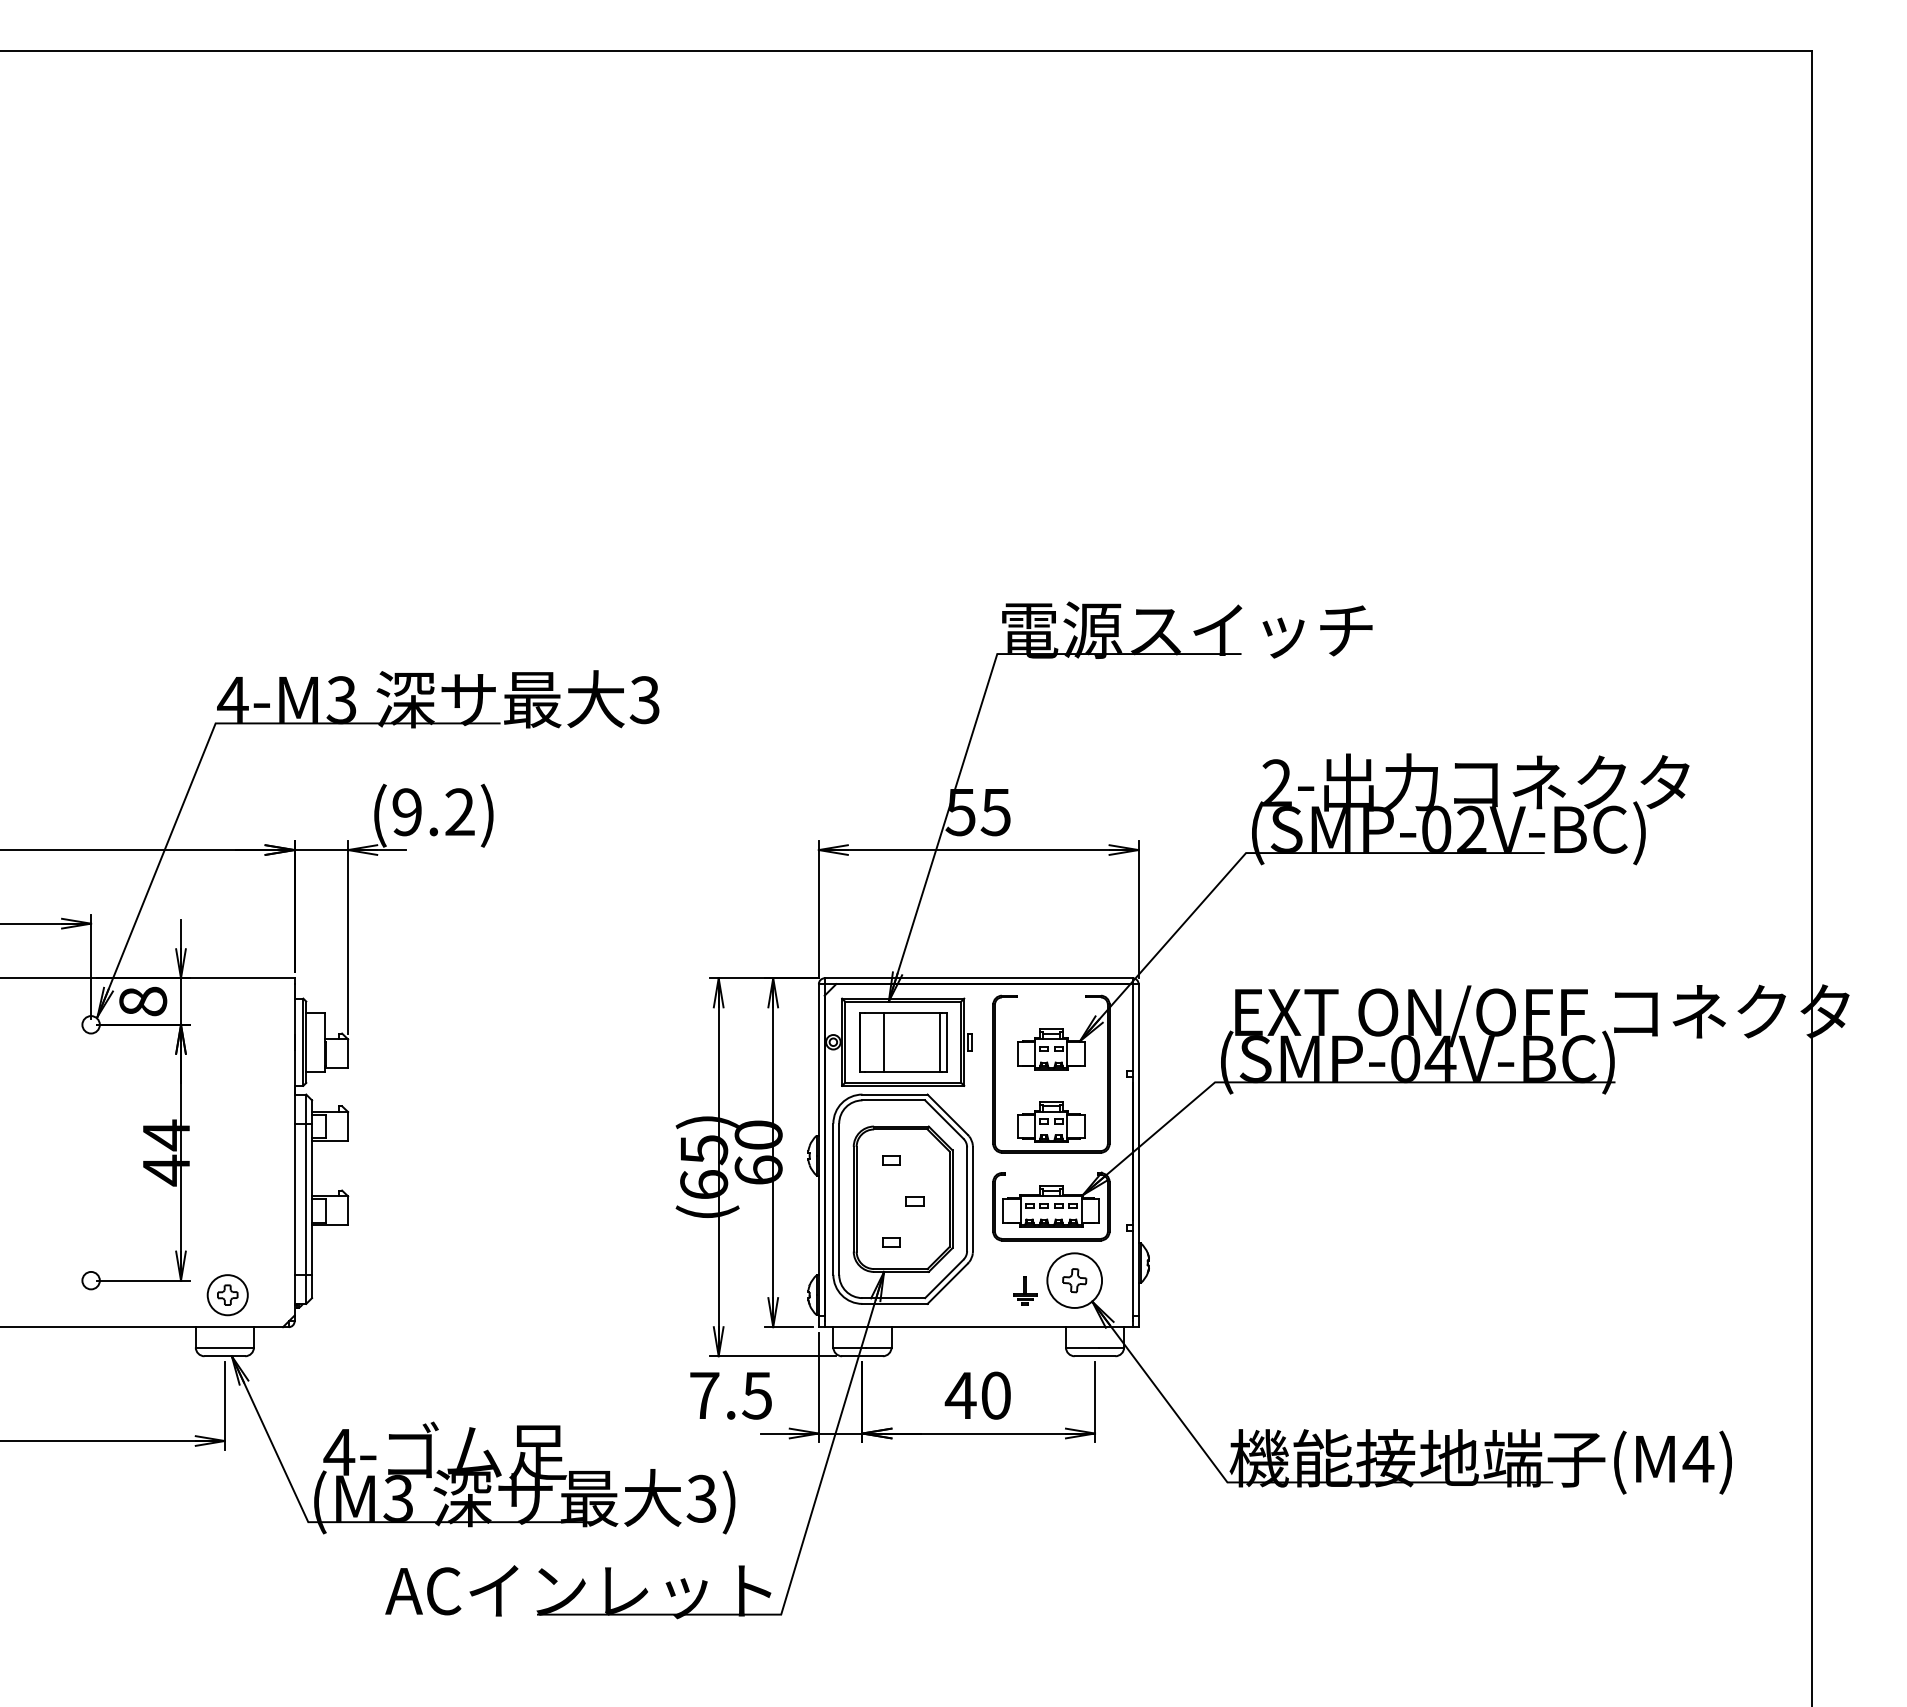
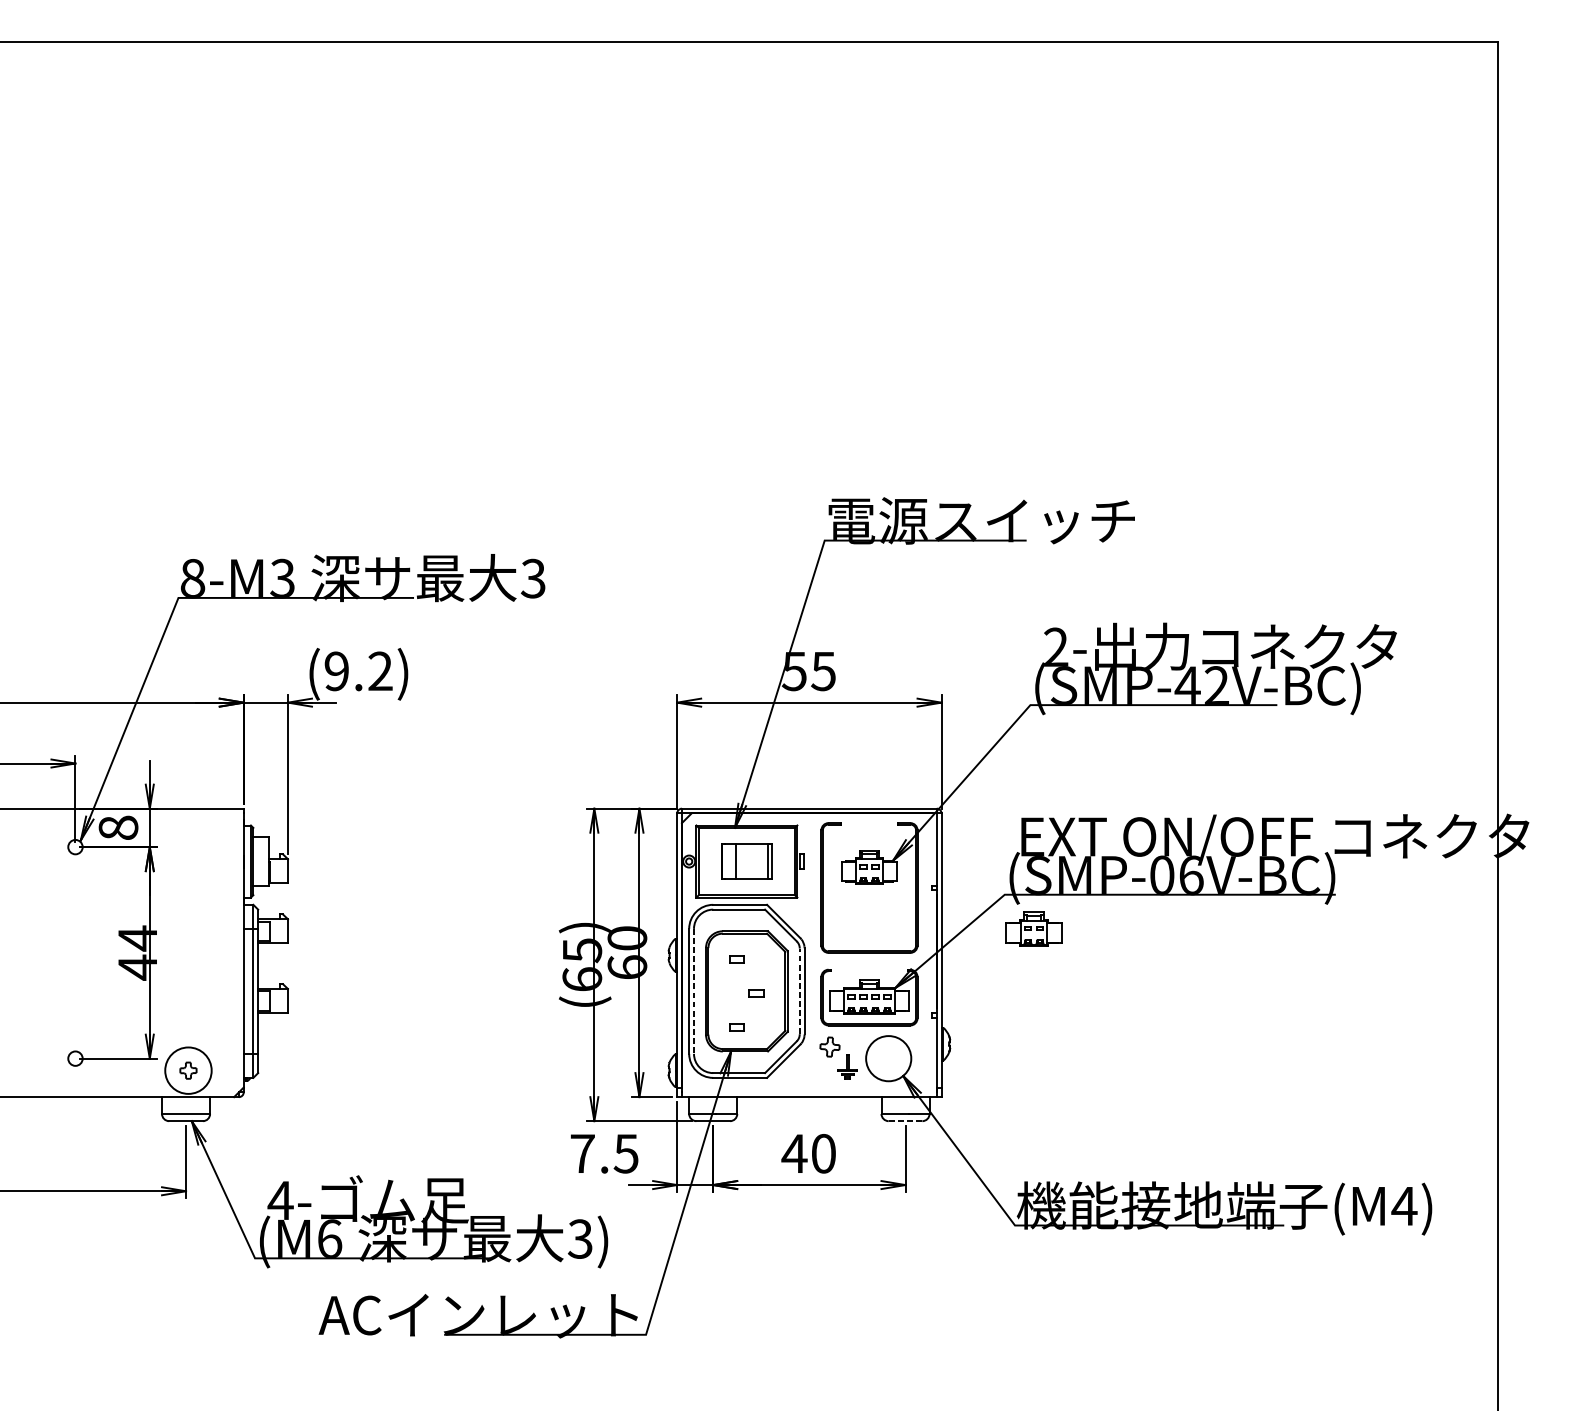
text: (232, 700) -> (192, 578), 4-M3 -> 8-M3
text: (1436, 828) -> (1187, 684), (SMP-02V-BC) -> (SMP-42V-BC)
part: (903, 1042) -> (747, 861), size x0.7
text: (1440, 1059) -> (1191, 875), (SMP-04V-BC) -> (SMP-06V-BC)
part: (1051, 1121) -> (1034, 928), moved
line: (839, 1199) -> (694, 991), solid -> dashed
line: (967, 1199) -> (800, 991), solid -> dashed
part: (1074, 1280) -> (829, 1046), moved
circle: (227, 1295) -> (188, 1070), size x1.4
line: (1095, 1356) -> (905, 1121), solid -> dashed
text: (398, 1498) -> (329, 1238), (M3 -> (M6

